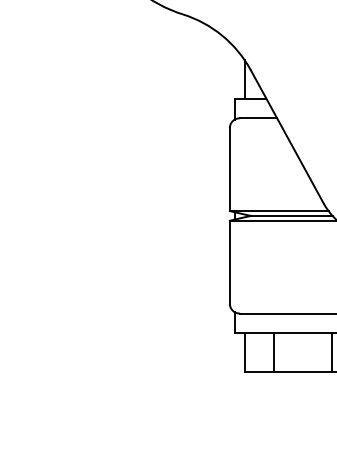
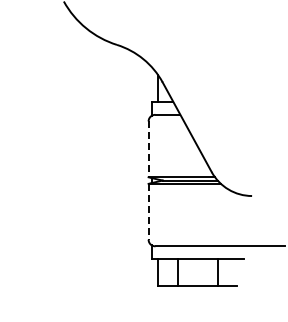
line: (229, 169) -> (148, 149), solid -> dashed
line: (229, 261) -> (148, 211), solid -> dashed

